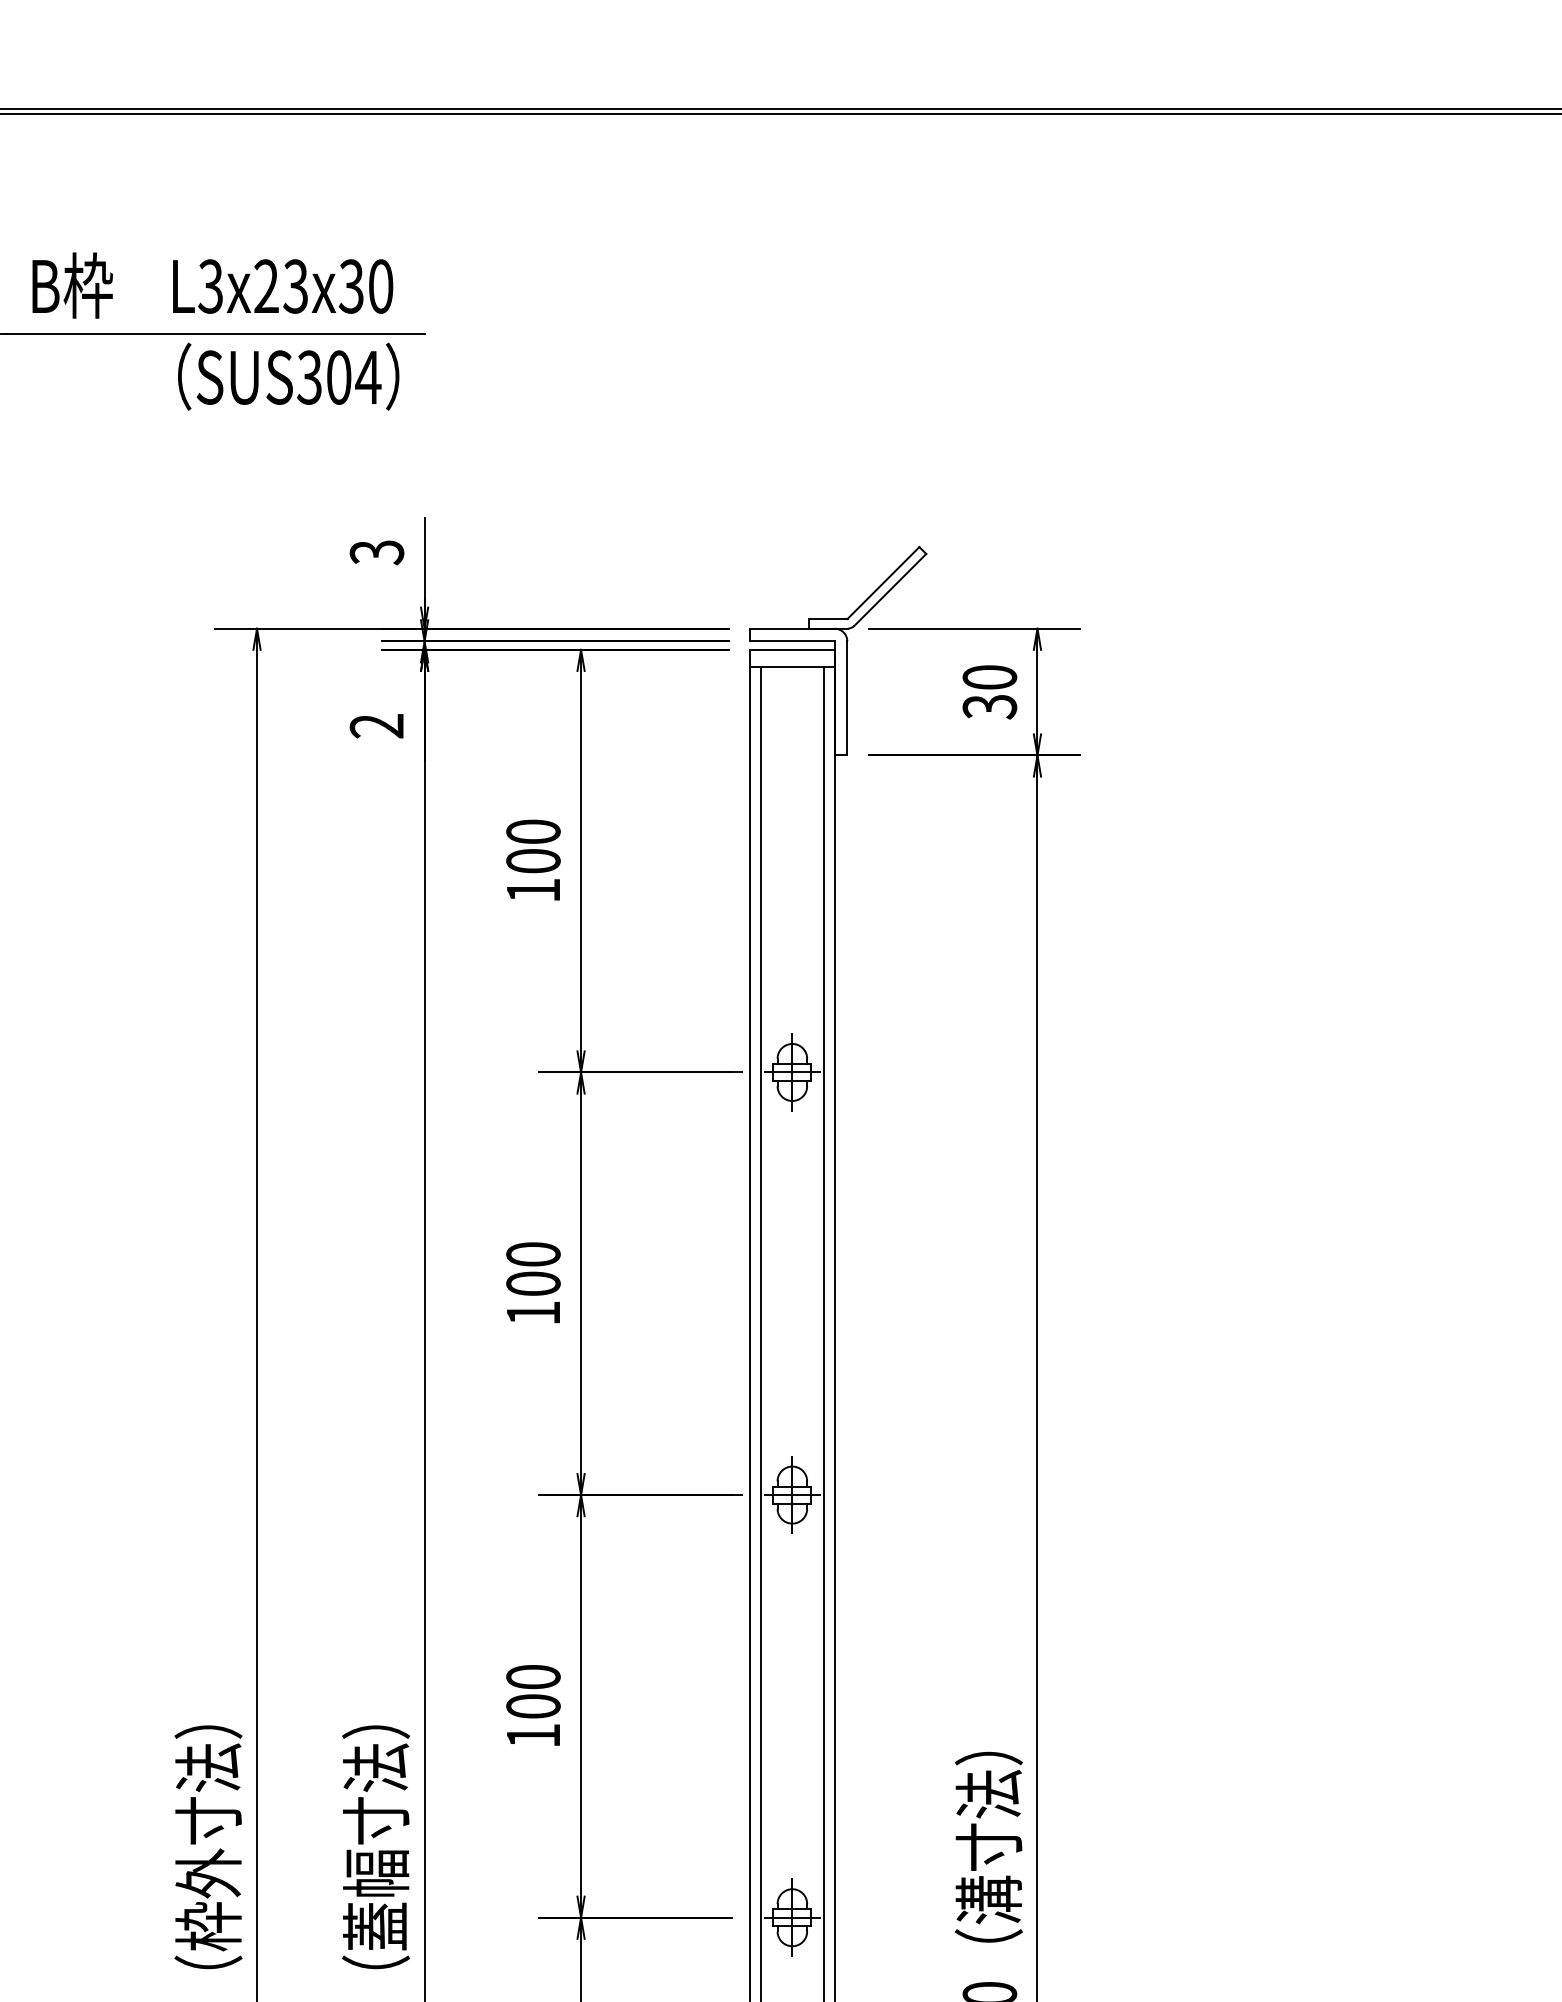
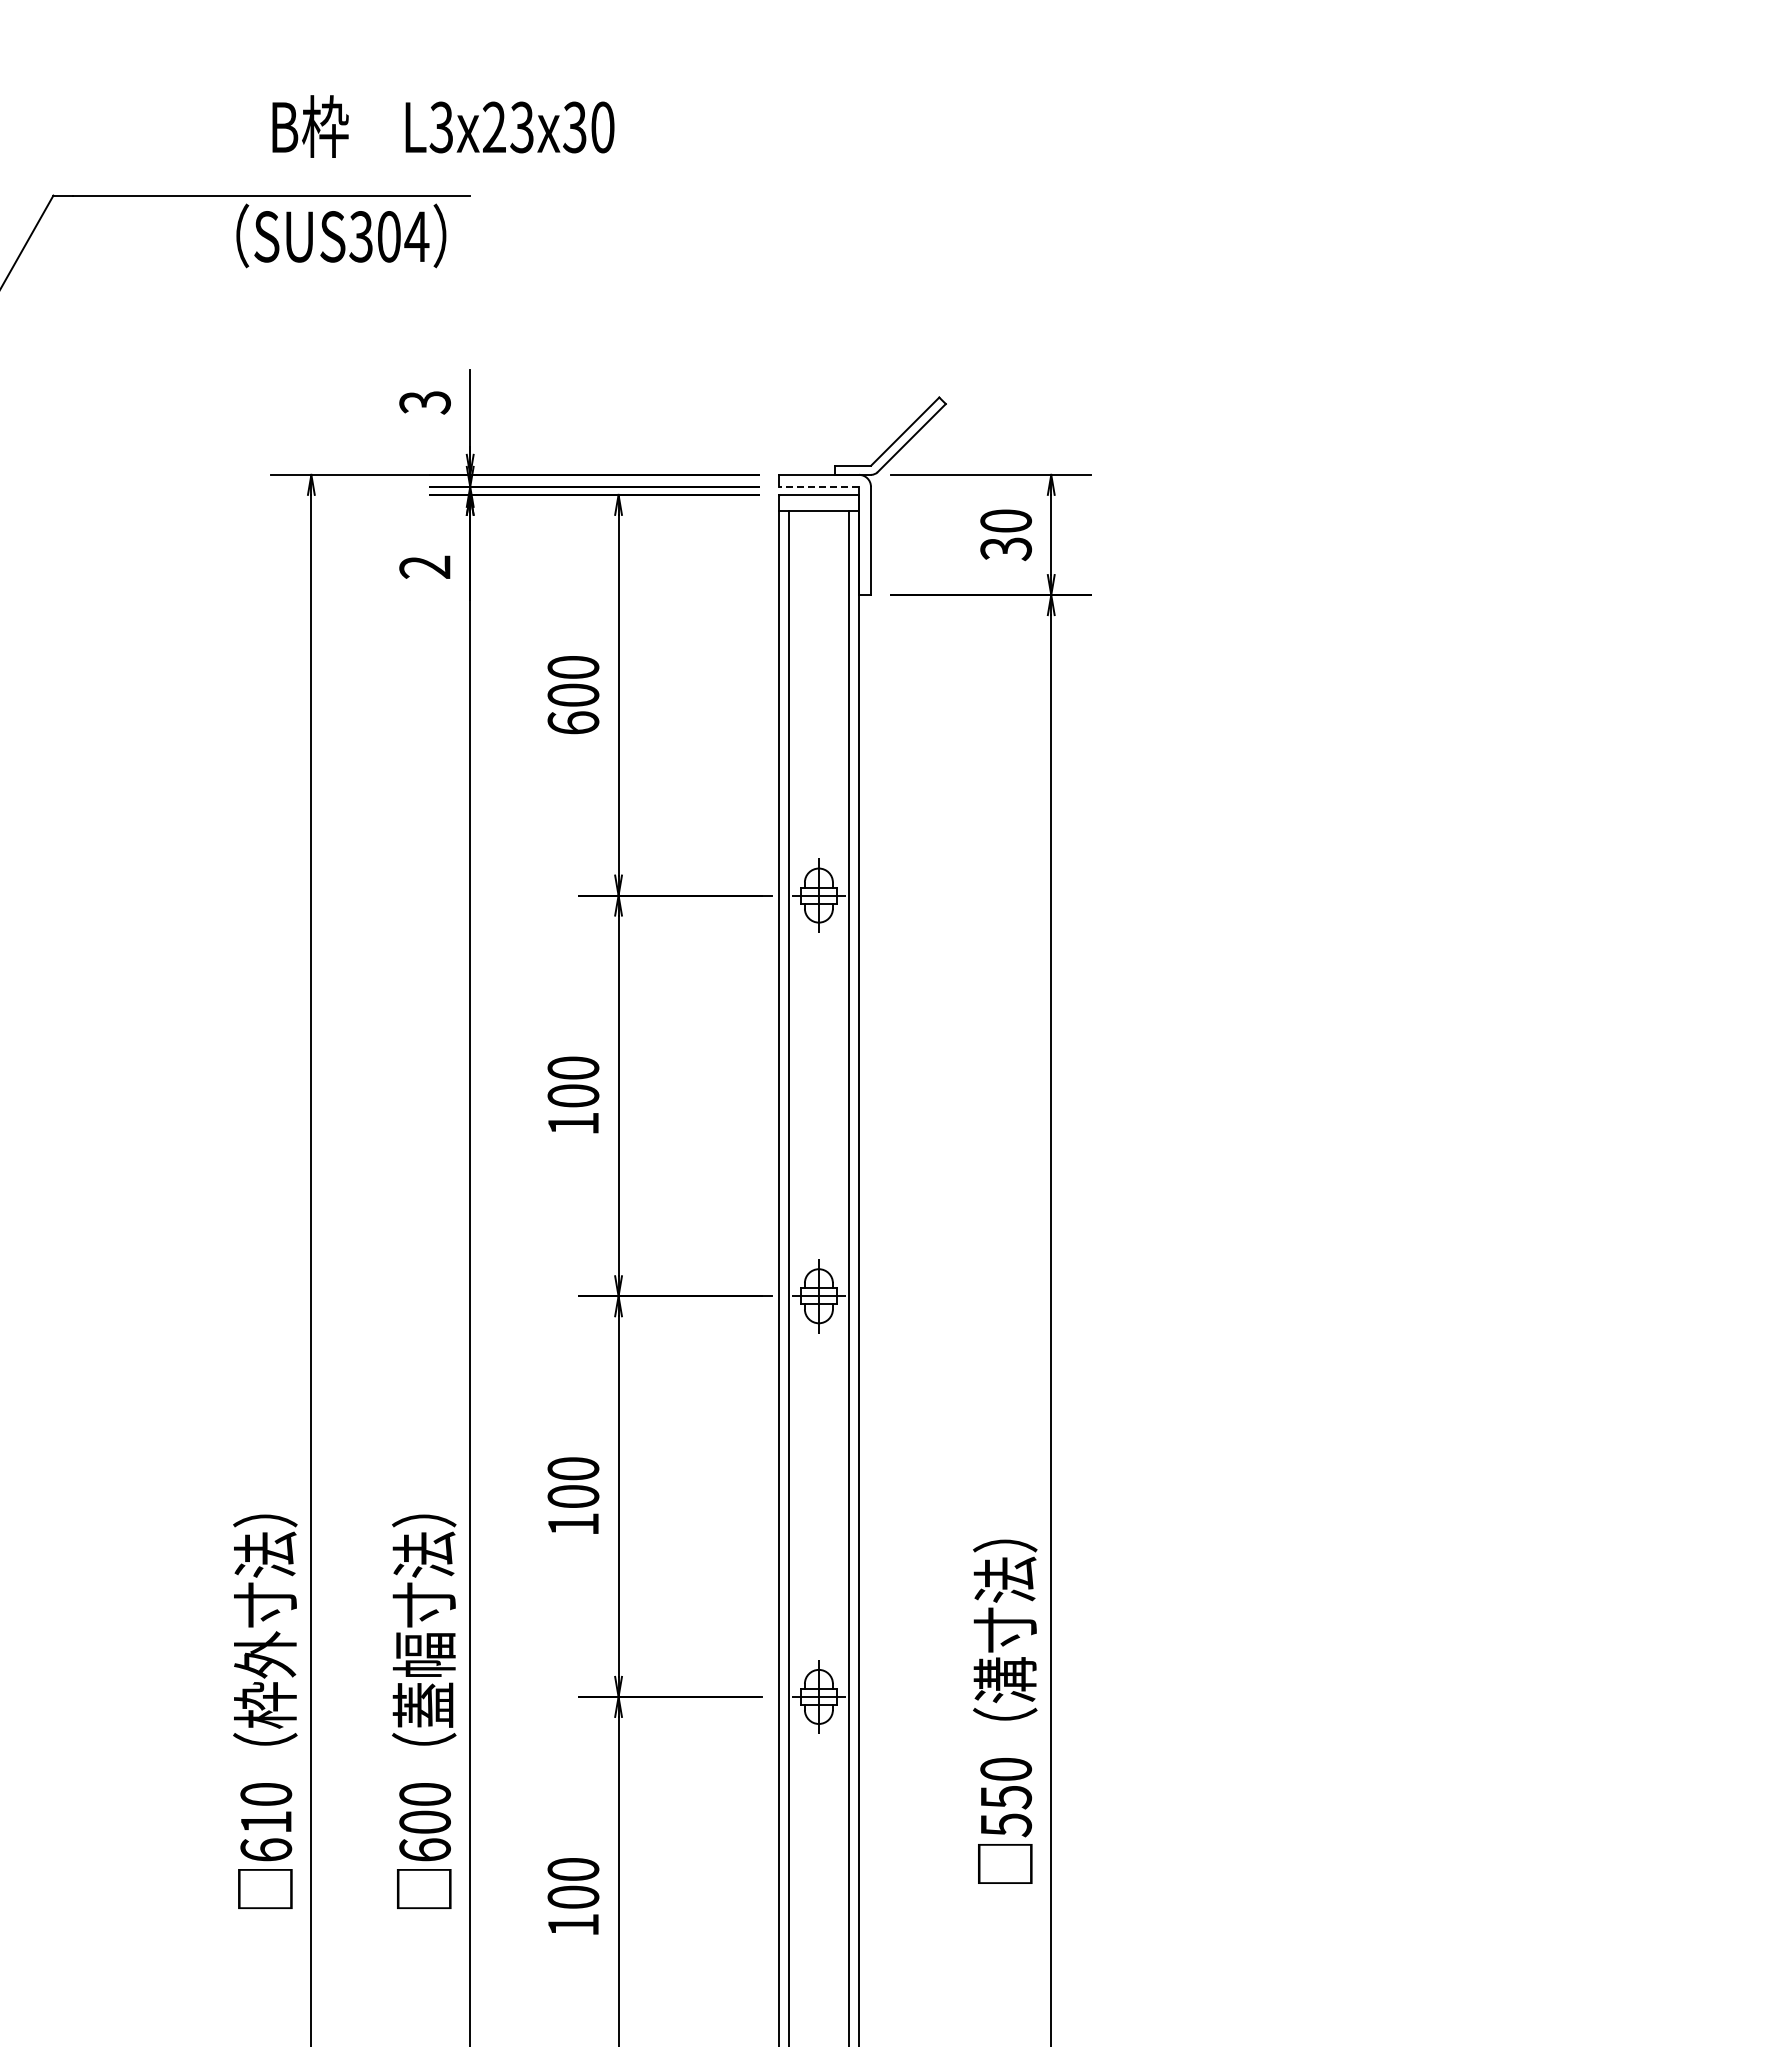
text: (212, 285) -> (443, 126), moved
line: (791, 640) -> (818, 486), solid -> dashed
text: (533, 889) -> (573, 722), 100 -> 600

